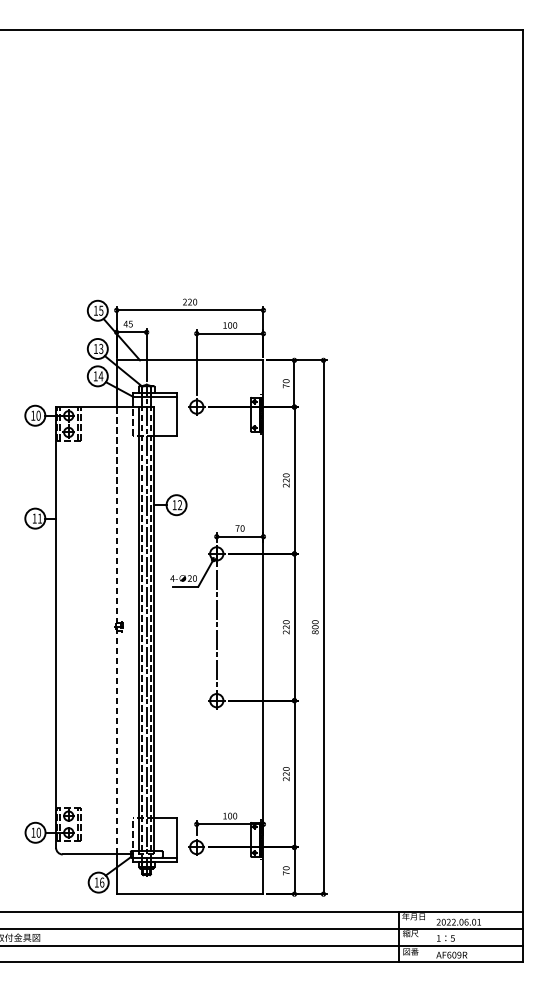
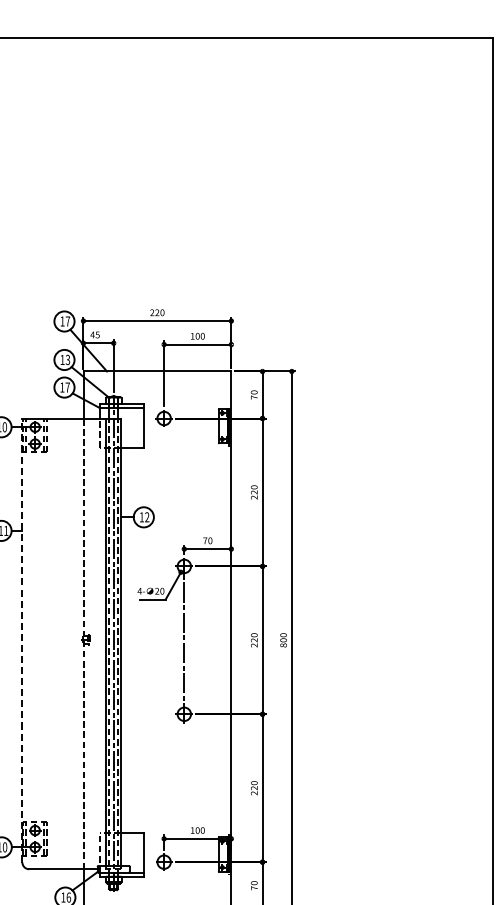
text: (101, 310) -> (68, 321), 15 -> 17
text: (100, 376) -> (67, 387), 14 -> 17
line: (56, 627) -> (22, 640), solid -> dashed

